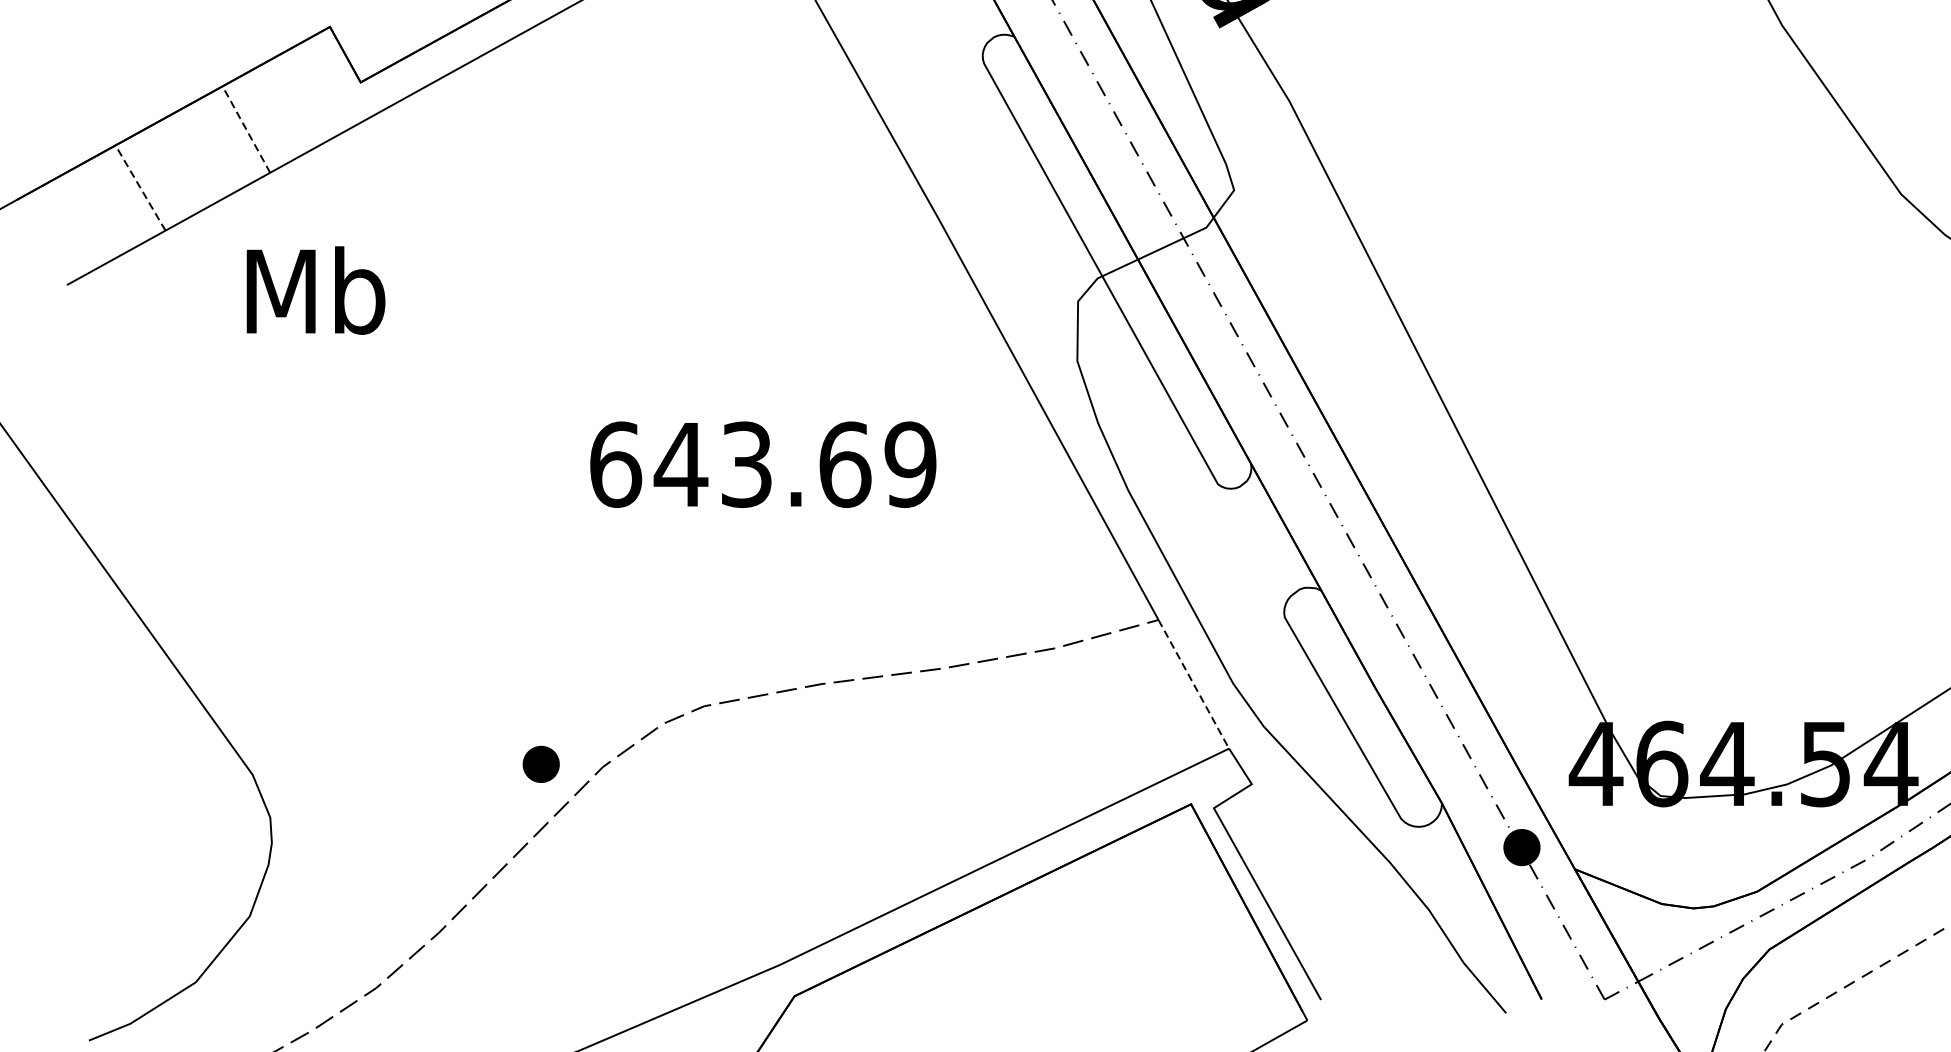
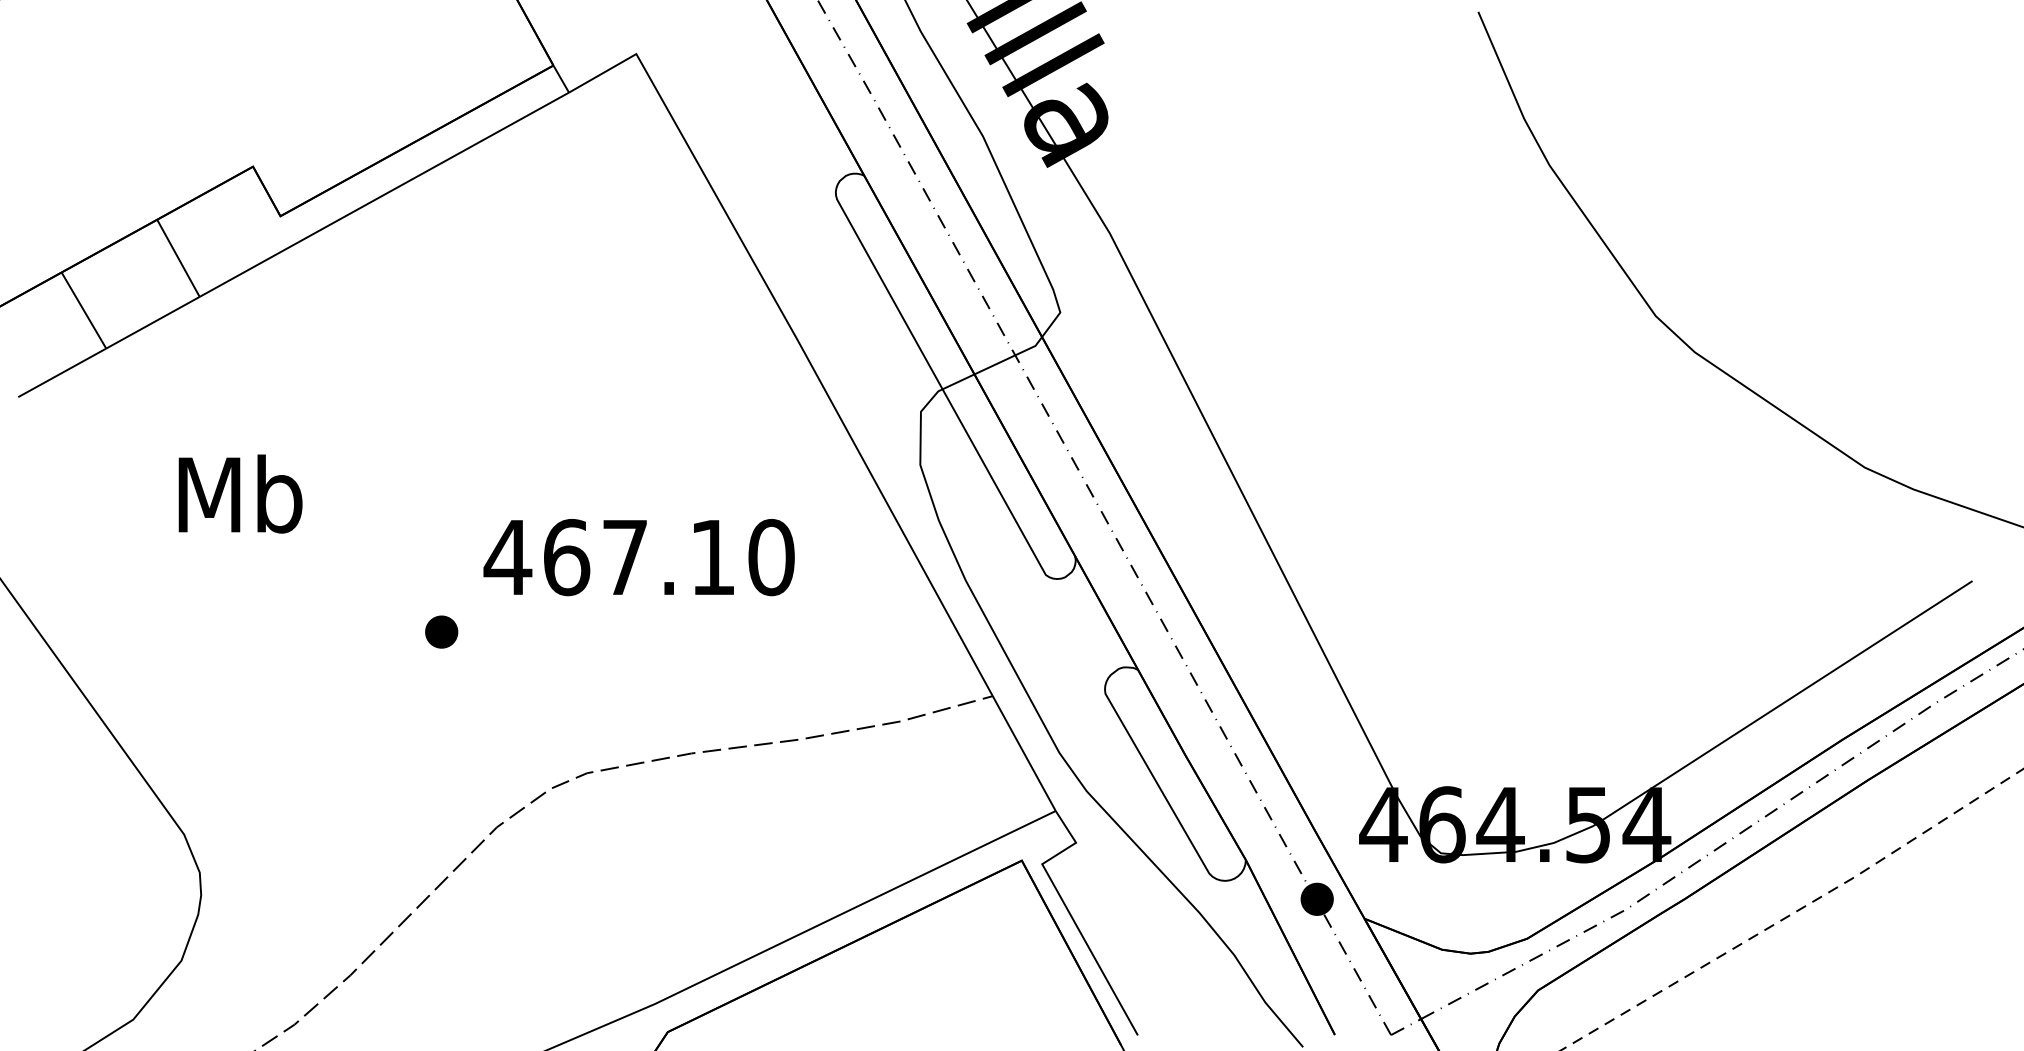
line: (246, 128) -> (178, 257), dashed -> solid
line: (140, 188) -> (83, 310), dashed -> solid
text: (315, 289) -> (240, 493), moved
text: (761, 464) -> (638, 557), 643.69 -> 467.10
line: (1194, 685) -> (1024, 754), dashed -> solid
part: (541, 763) -> (441, 631), moved

